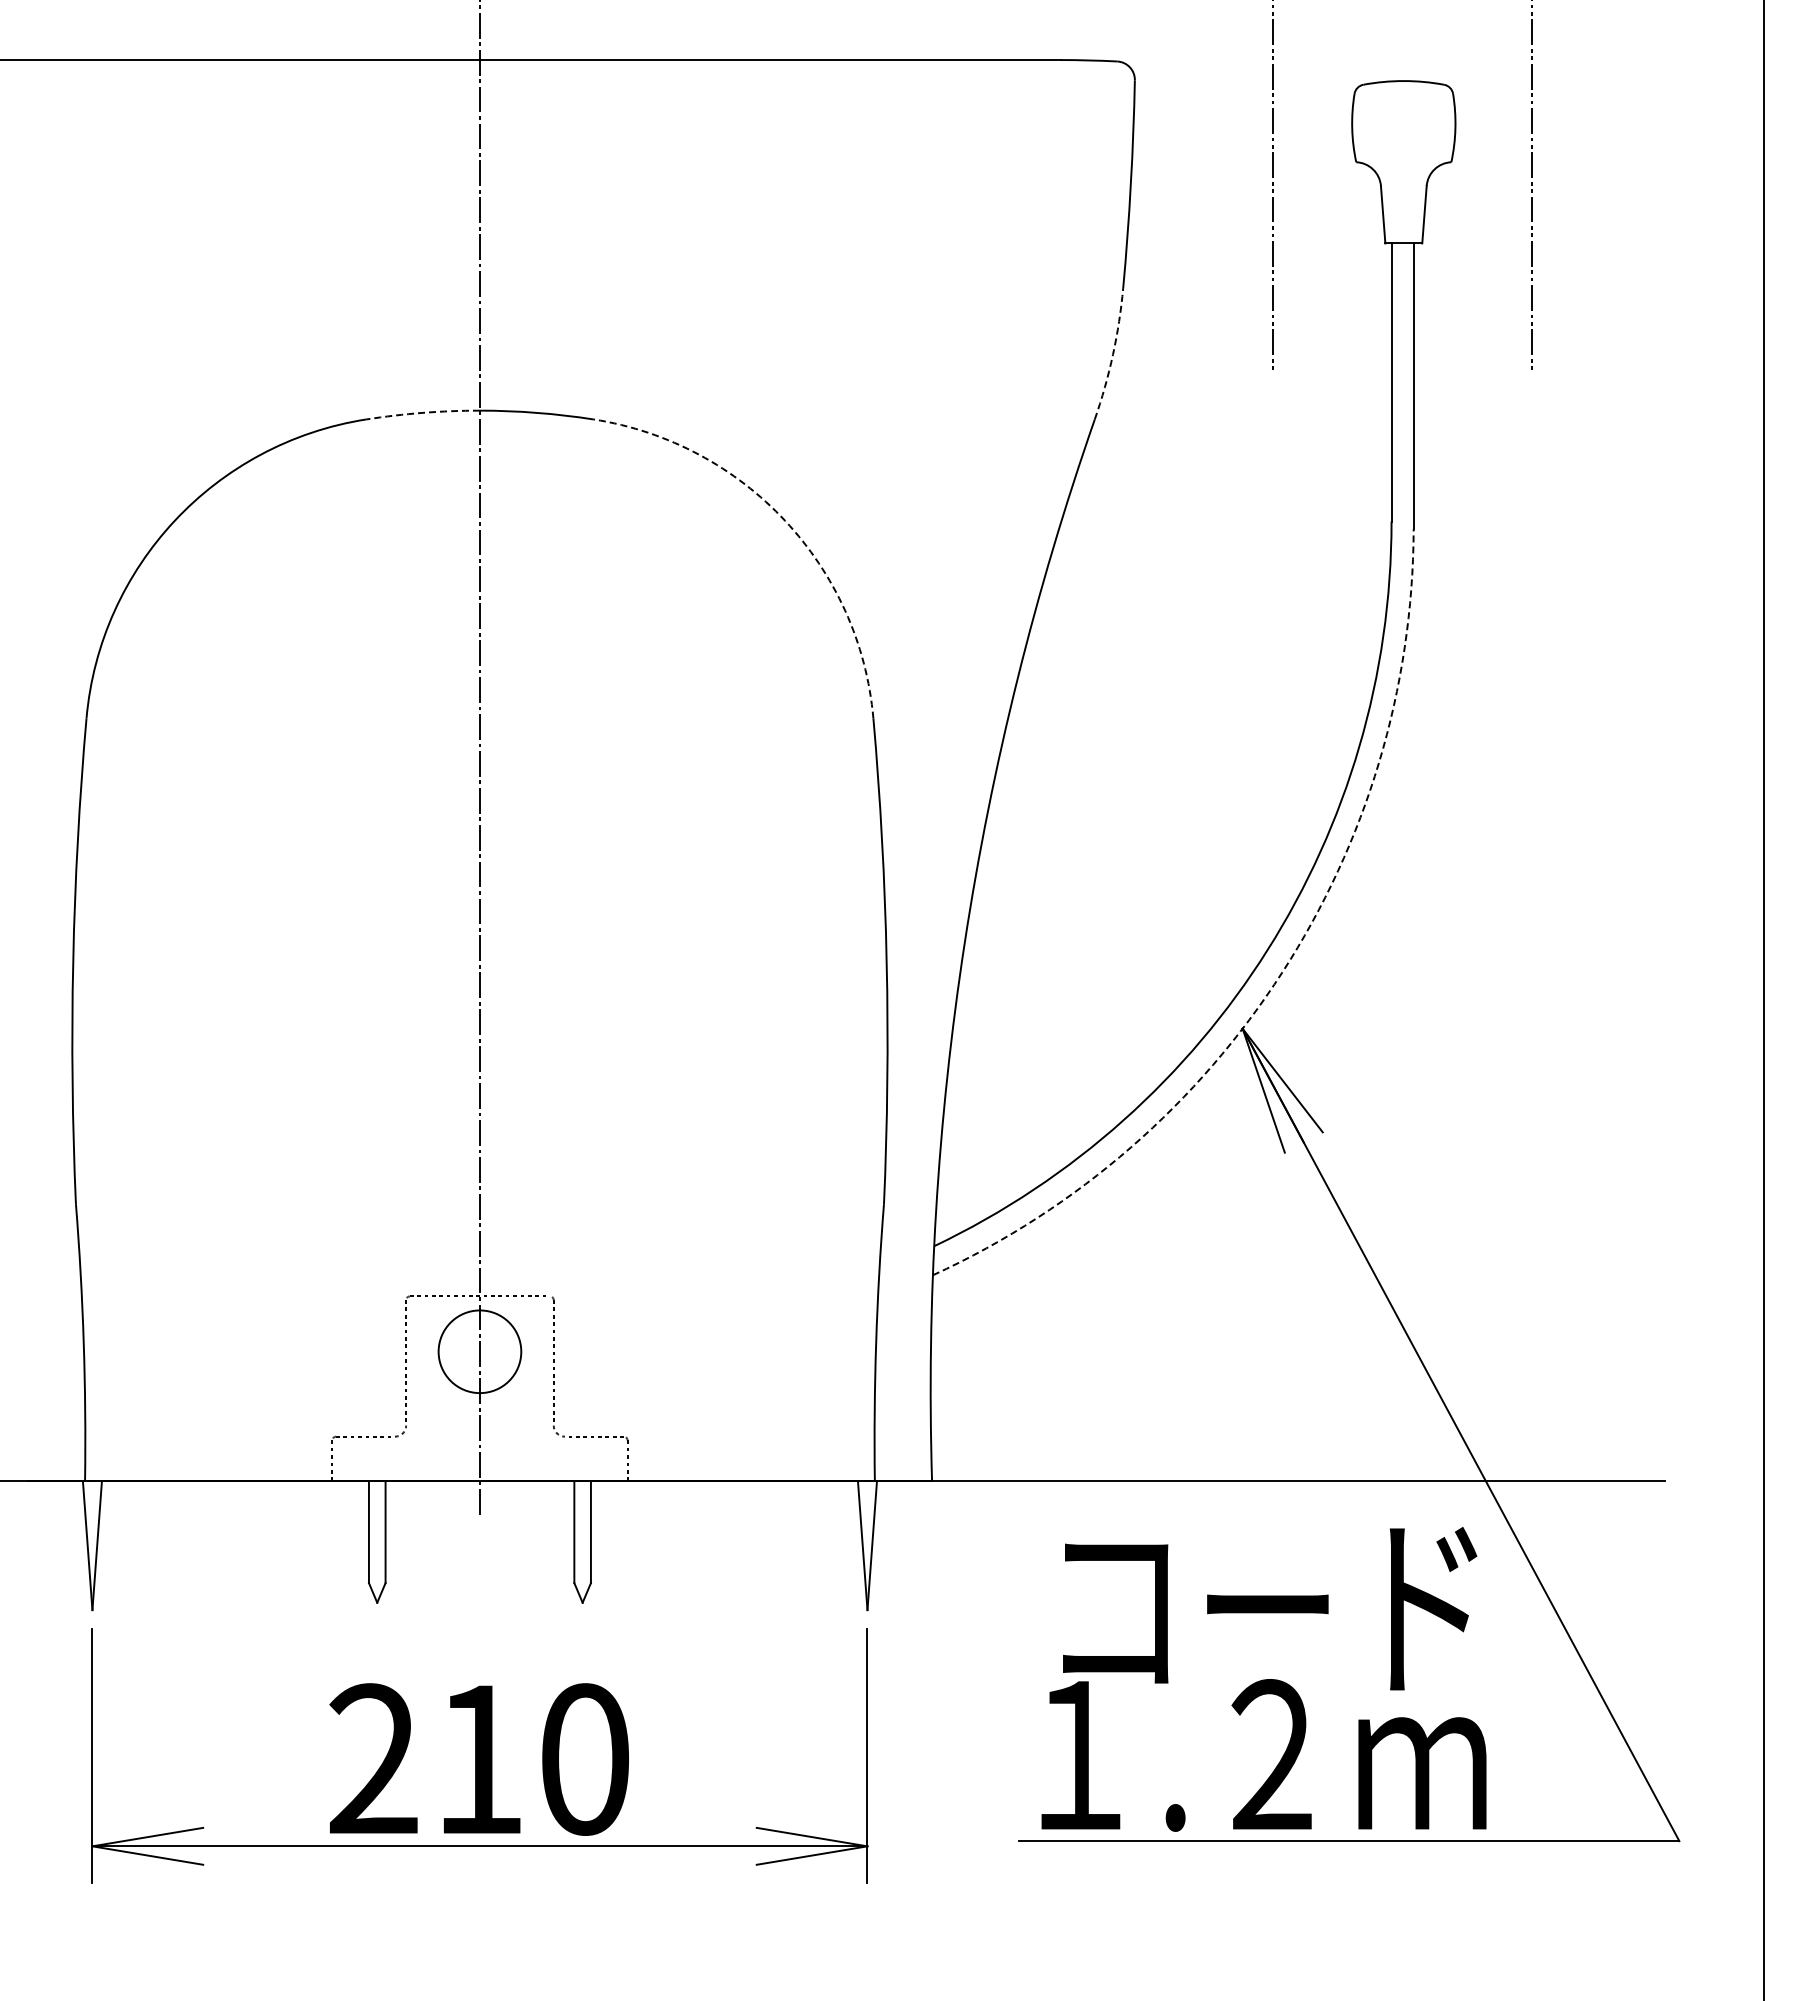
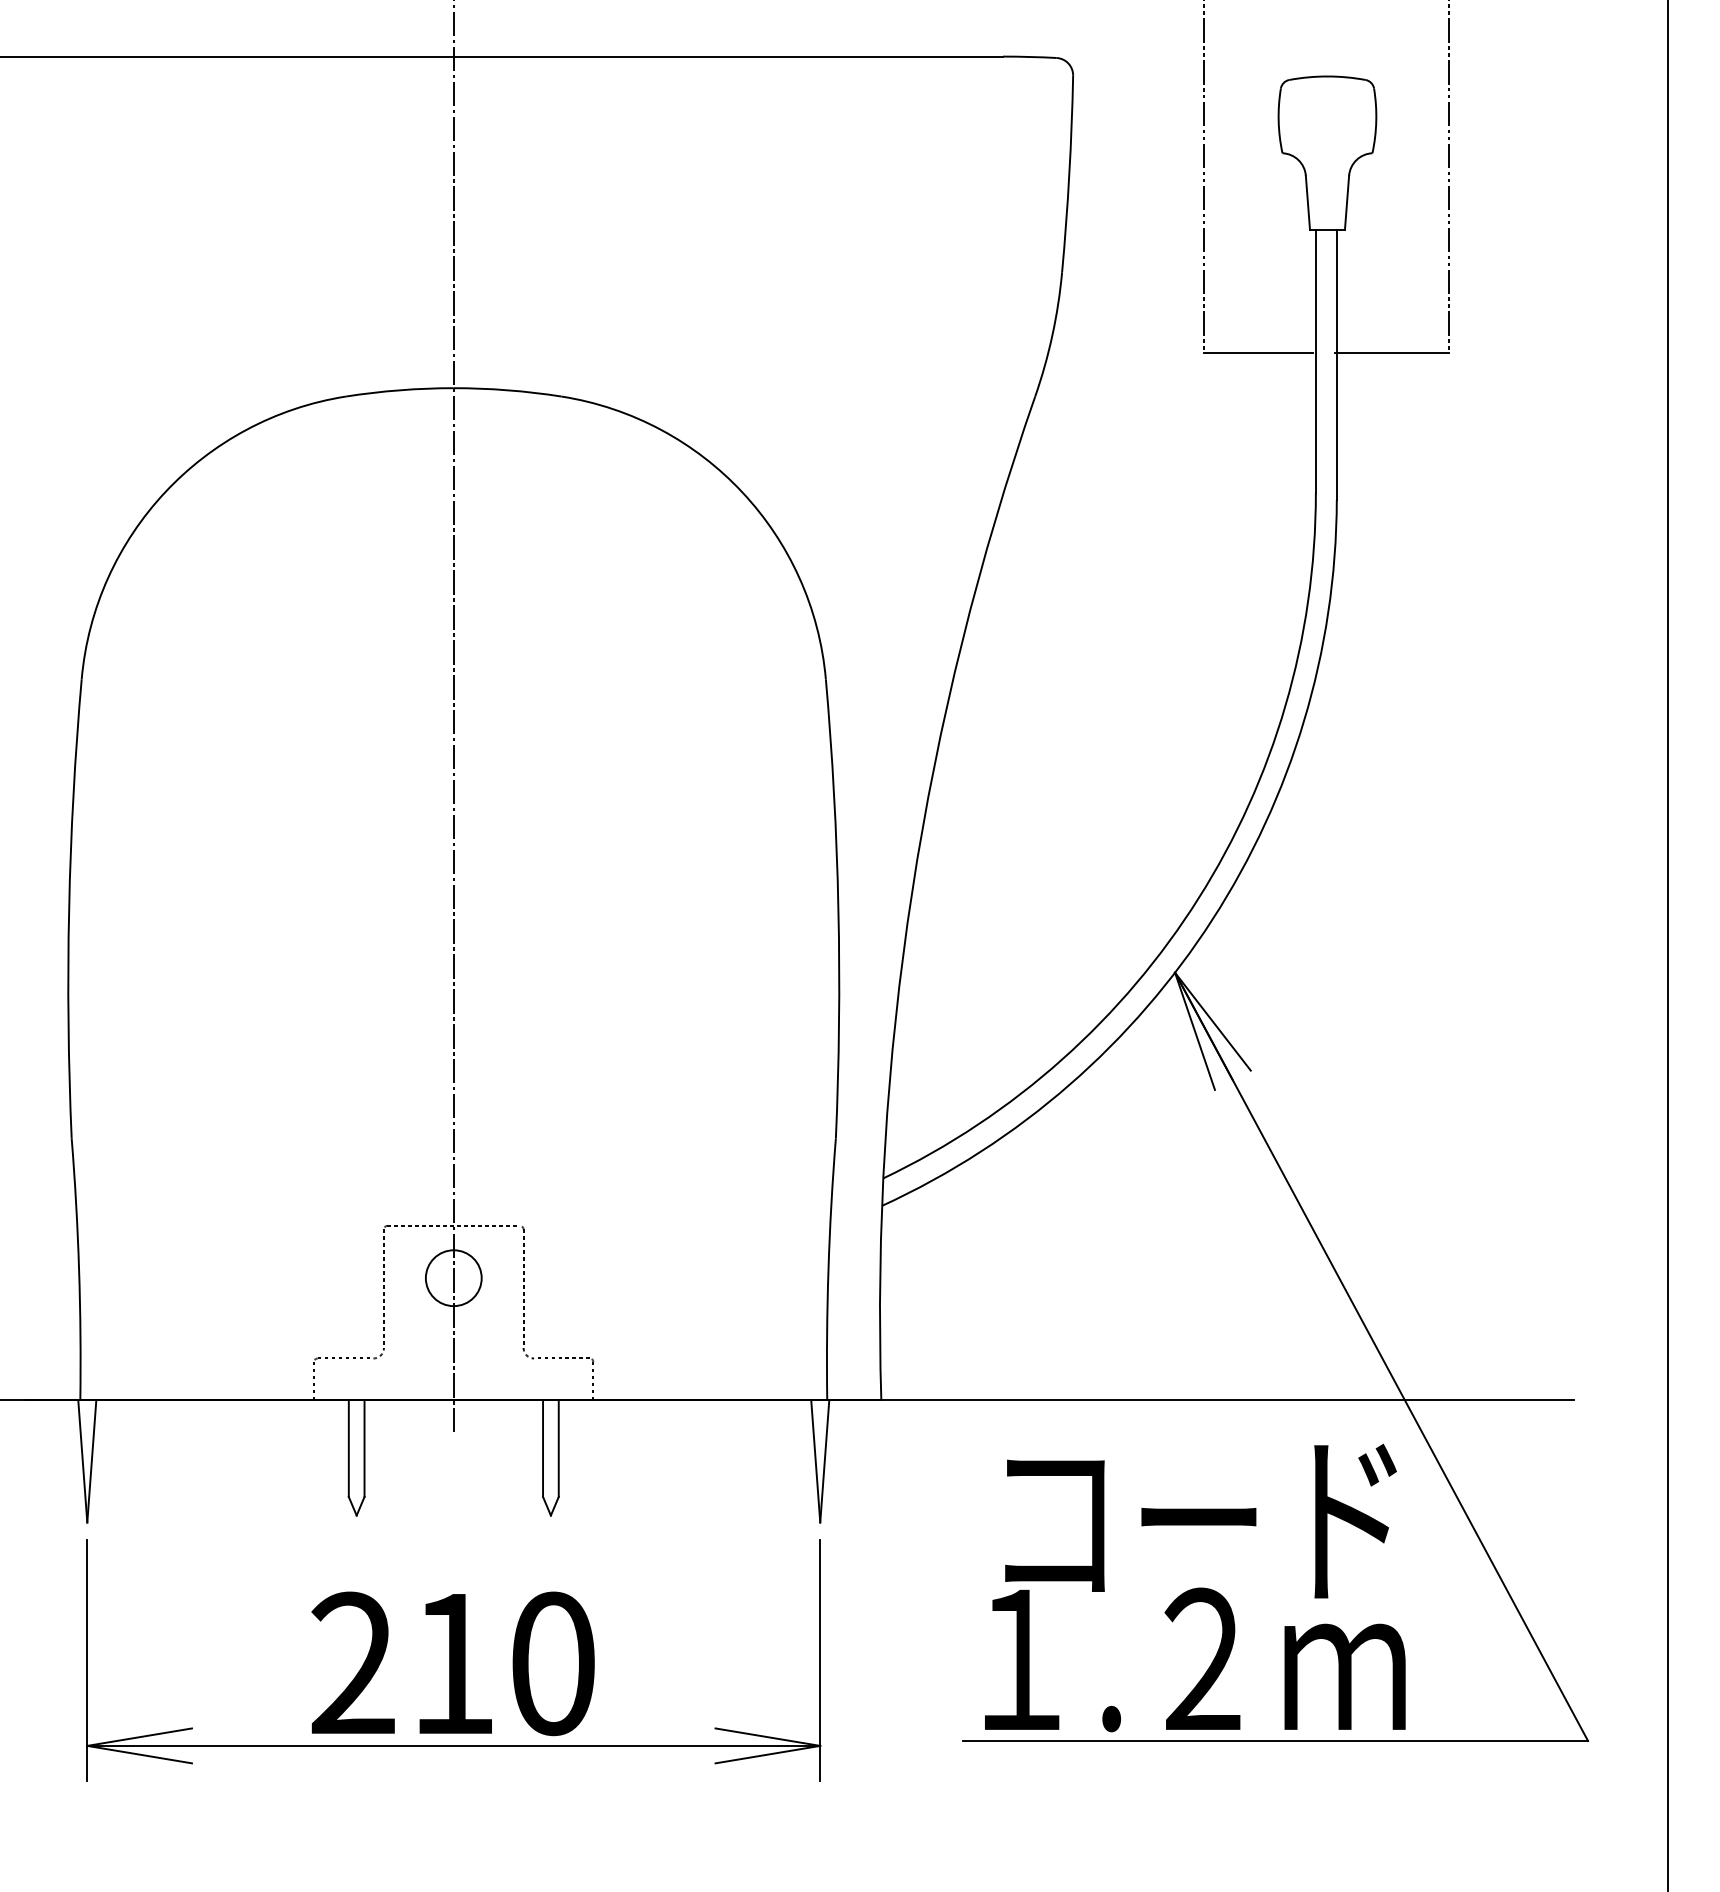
arc: (1113, 354) -> (1052, 335), dashed -> solid
line: (1330, 373) -> (1258, 353), added
line: (1471, 373) -> (1391, 353), added
arc: (422, 412) -> (399, 389), dashed -> solid
arc: (785, 520) -> (742, 492), dashed -> solid
arc: (1282, 972) -> (1212, 919), dashed -> solid
circle: (479, 1351) -> (453, 1277), size x0.71

